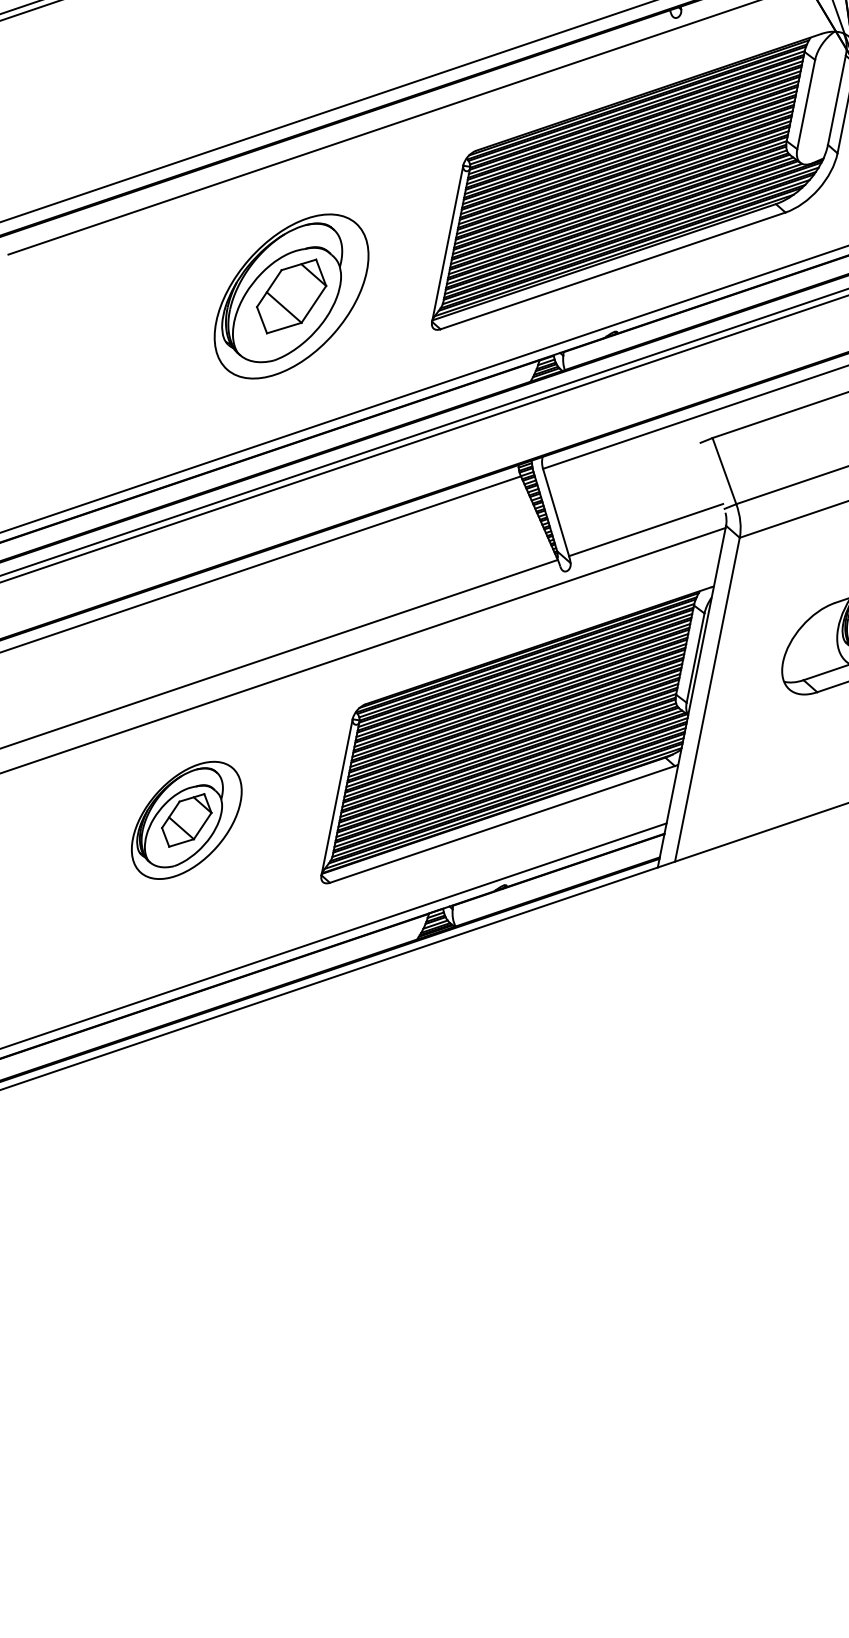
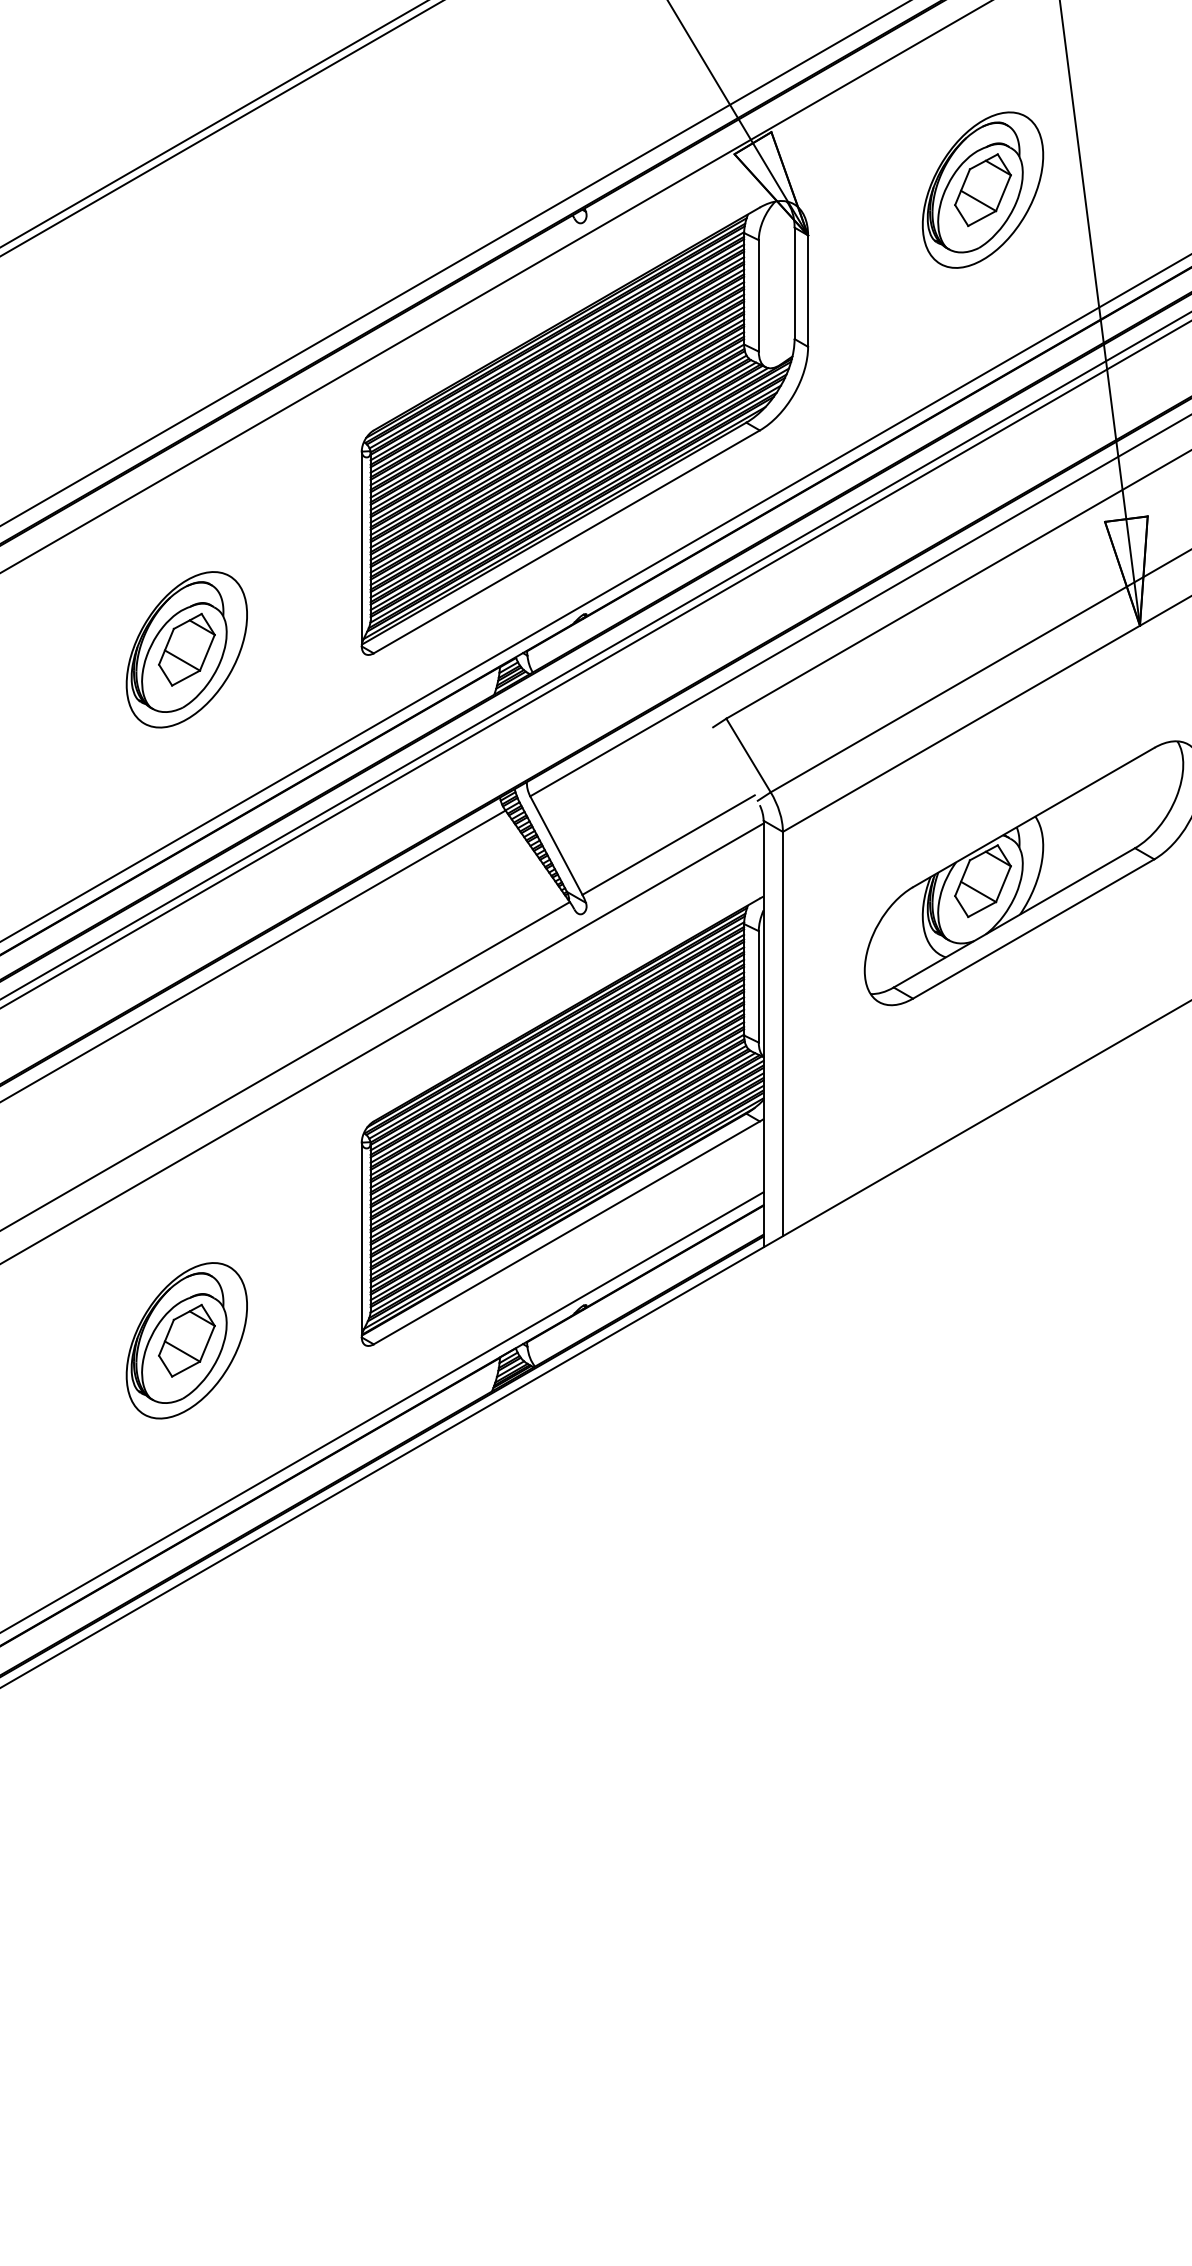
part: (291, 296) -> (186, 649), size x0.71
part: (186, 820) -> (186, 1340), moved

